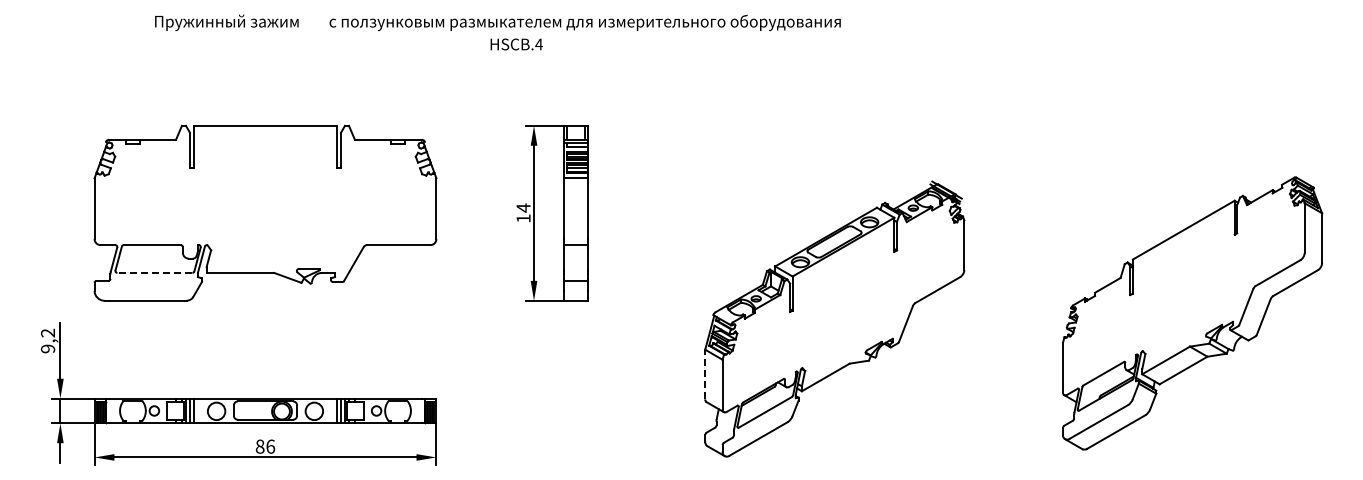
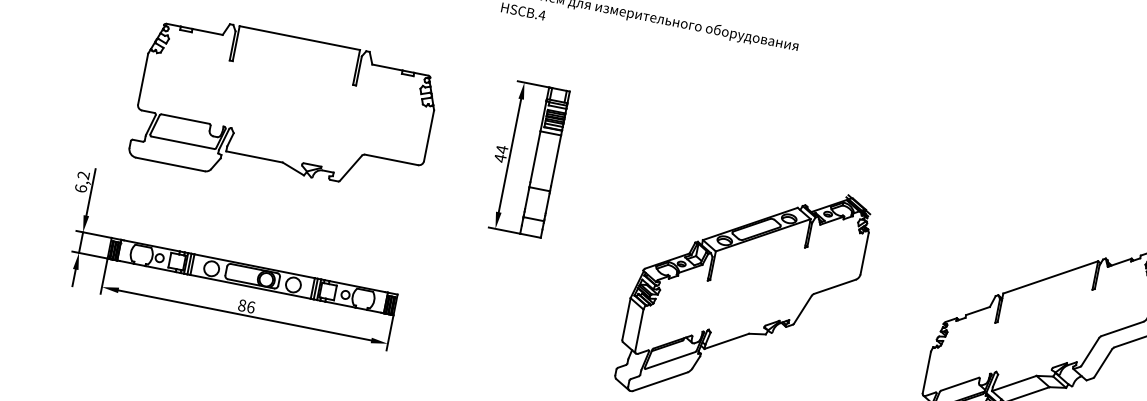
text: (523, 218) -> (500, 158), 14 -> 44
line: (154, 272) -> (182, 142), dashed -> solid
text: (48, 348) -> (81, 188), 9,2 -> 6,2
line: (705, 374) -> (626, 318), dashed -> solid

